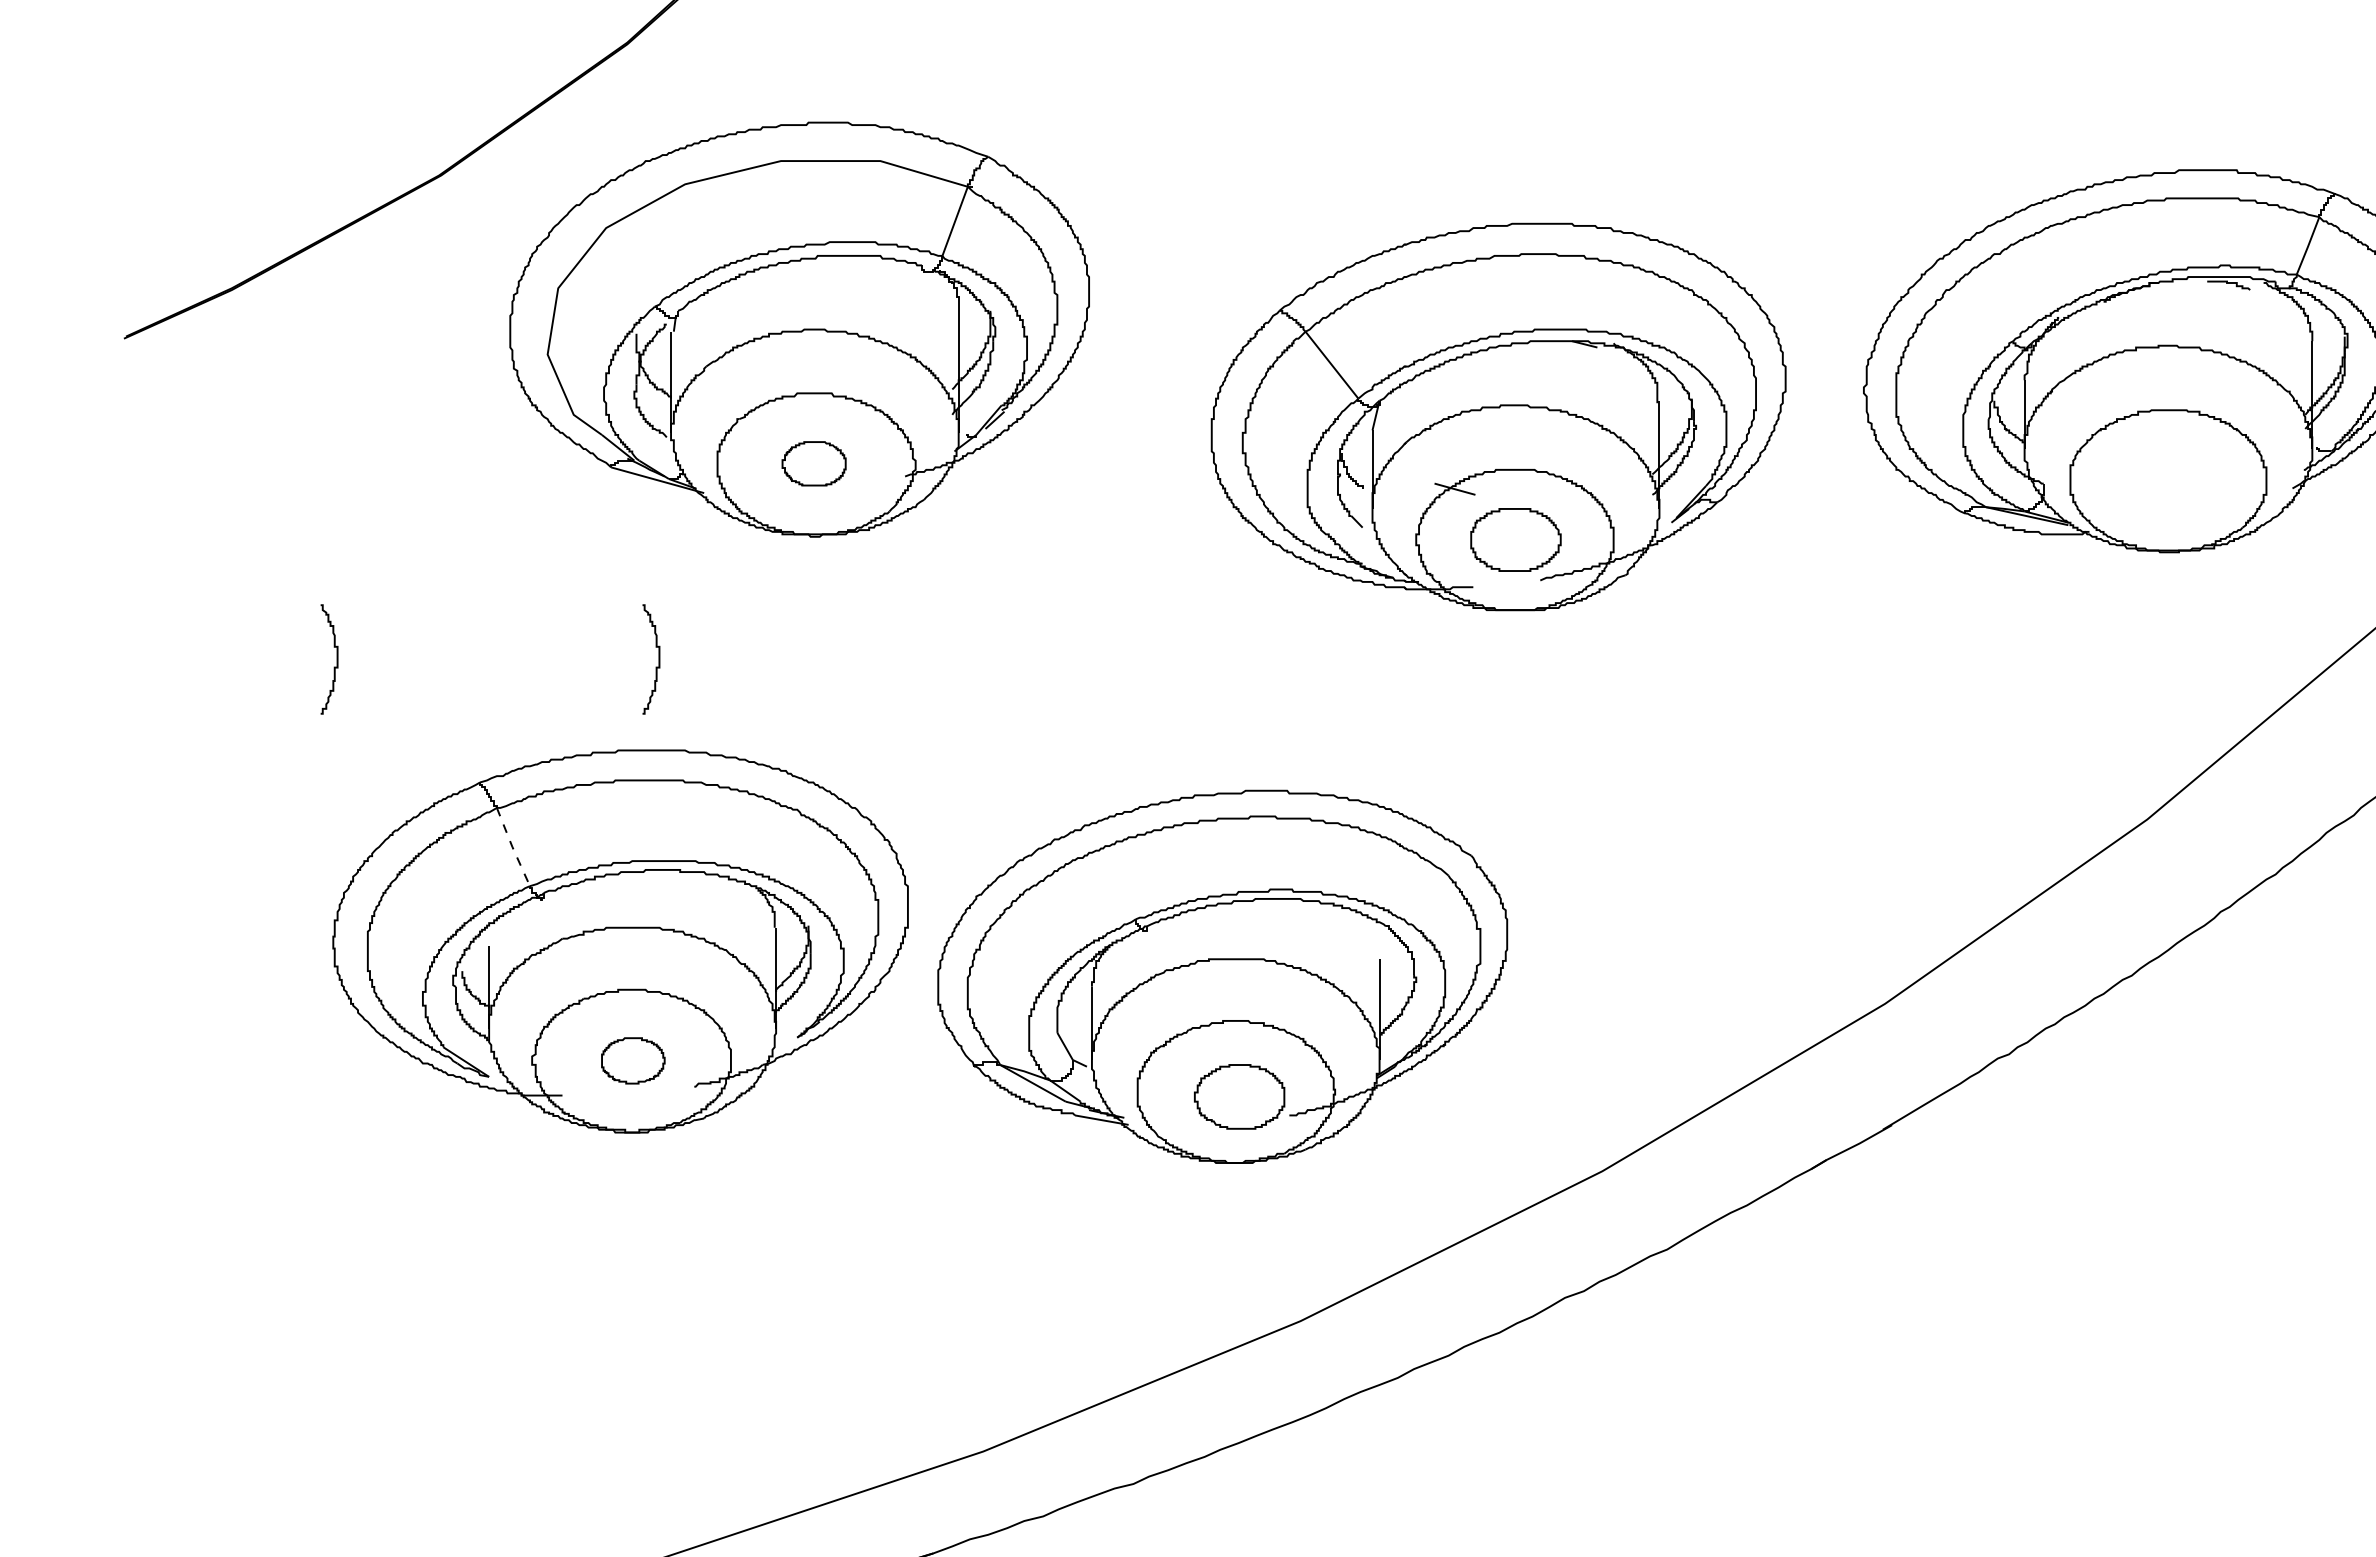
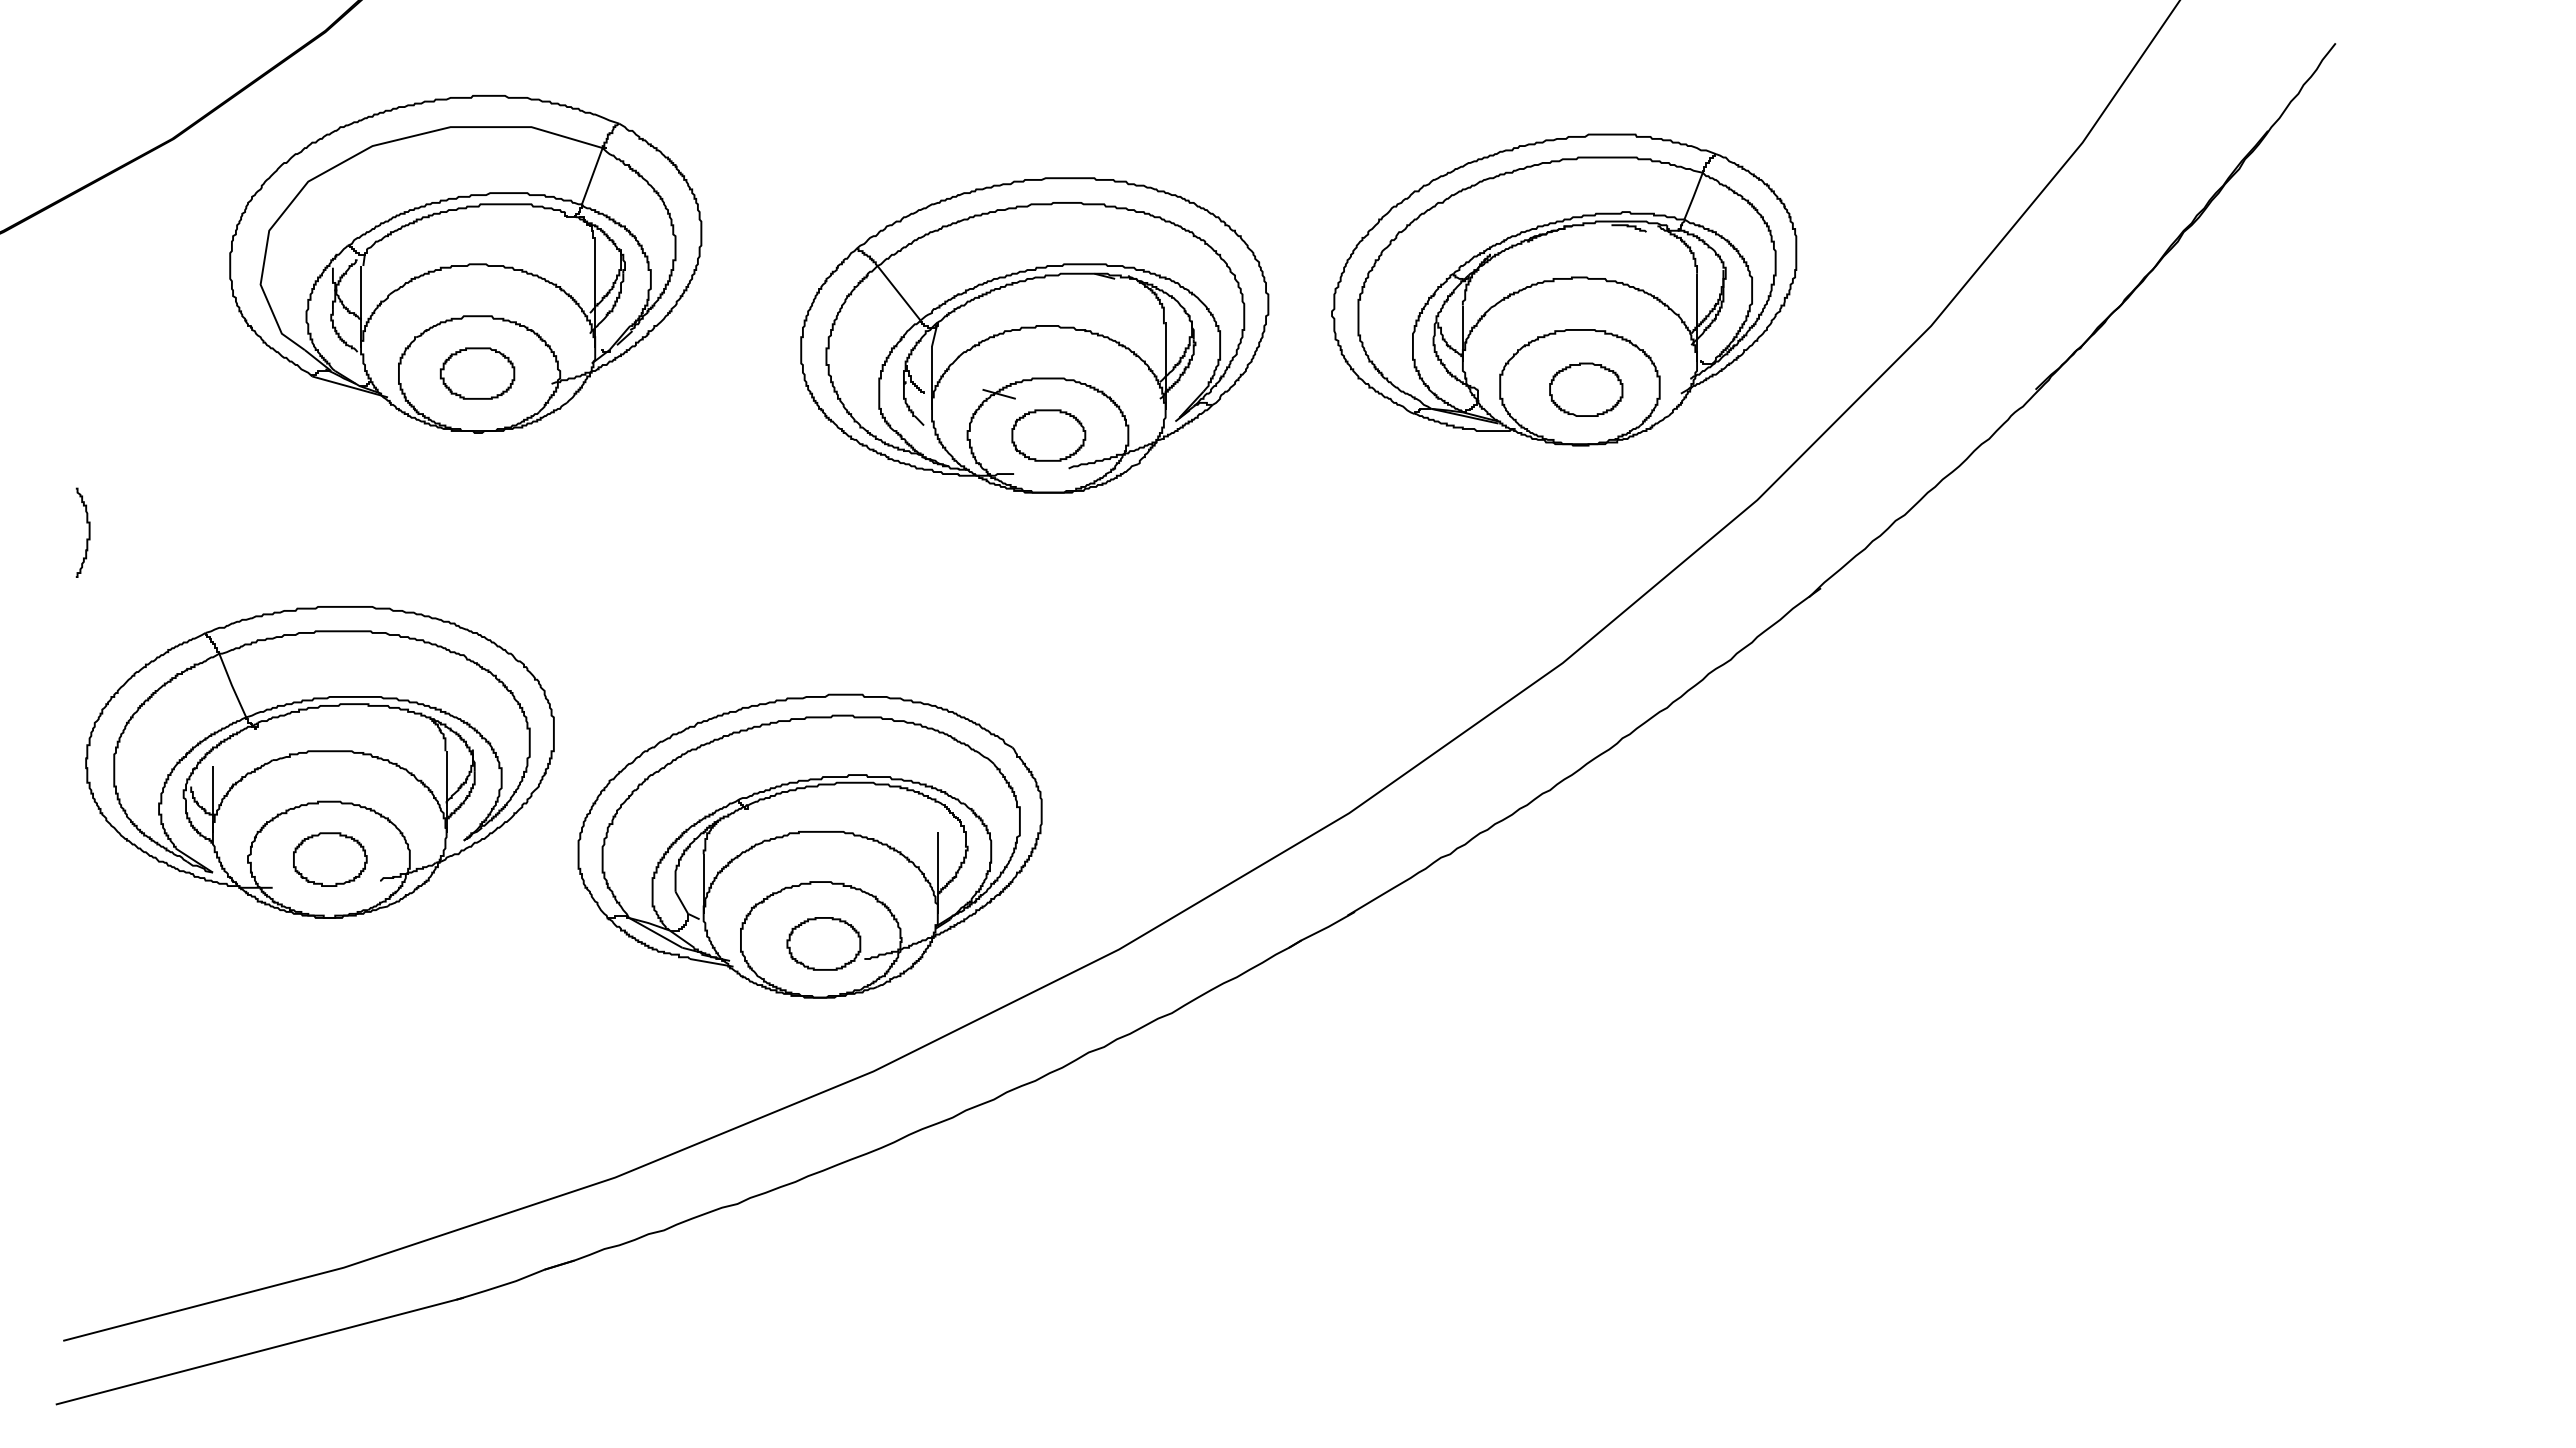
part: (814, 463) -> (477, 373), size x1.43
part: (2176, 483) -> (1586, 389), added
curve: (658, 659) -> (350, 532), removed
line: (511, 847) -> (231, 685), dashed -> solid
part: (1221, 976) -> (809, 845), moved
part: (633, 1060) -> (330, 859), size x1.43

